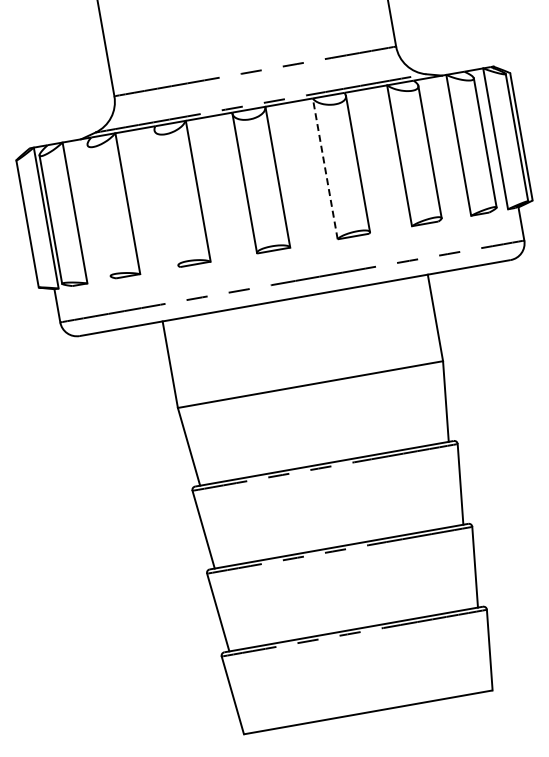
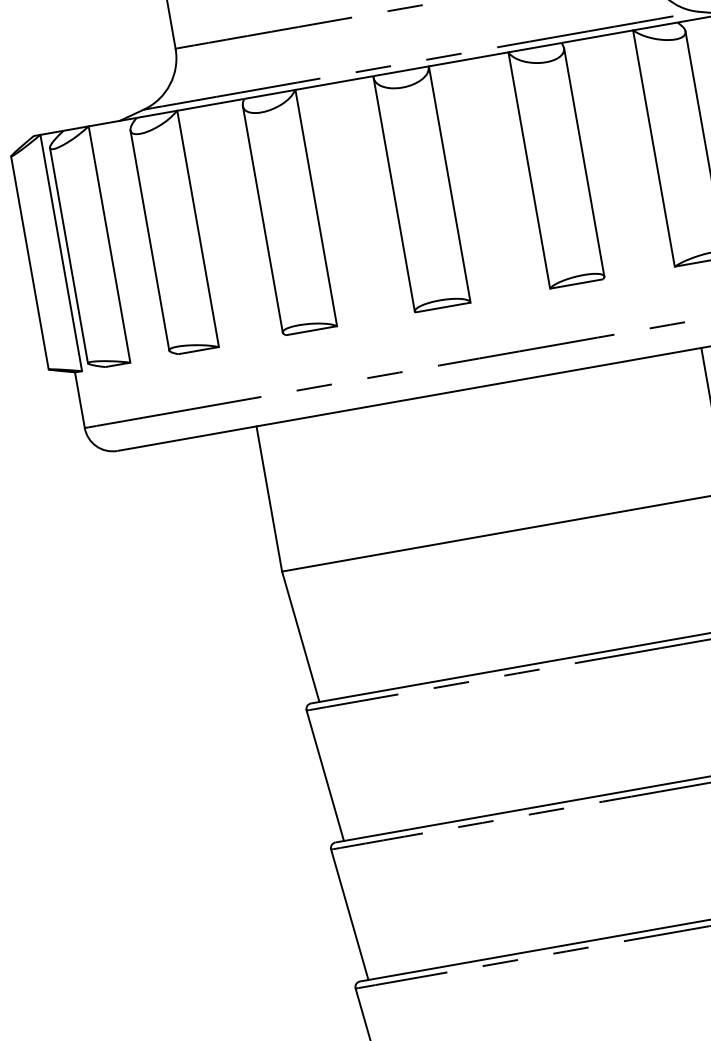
line: (325, 168) -> (529, 169), dashed -> solid
line: (166, 197) -> (262, 218), added
line: (98, 210) -> (148, 240), added

